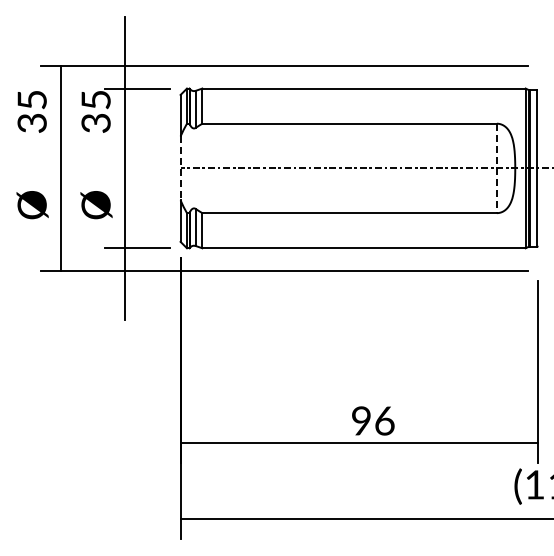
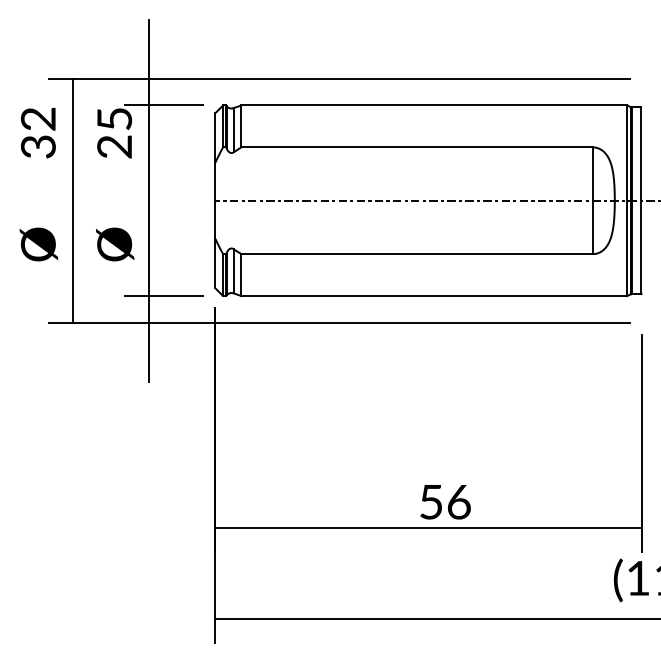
text: (31, 99) -> (37, 118), 35 -> 32
text: (98, 122) -> (117, 145), 35 -> 25
line: (180, 168) -> (215, 200), dashed -> solid
line: (496, 168) -> (592, 200), dashed -> solid
text: (361, 420) -> (431, 501), 96 -> 56

